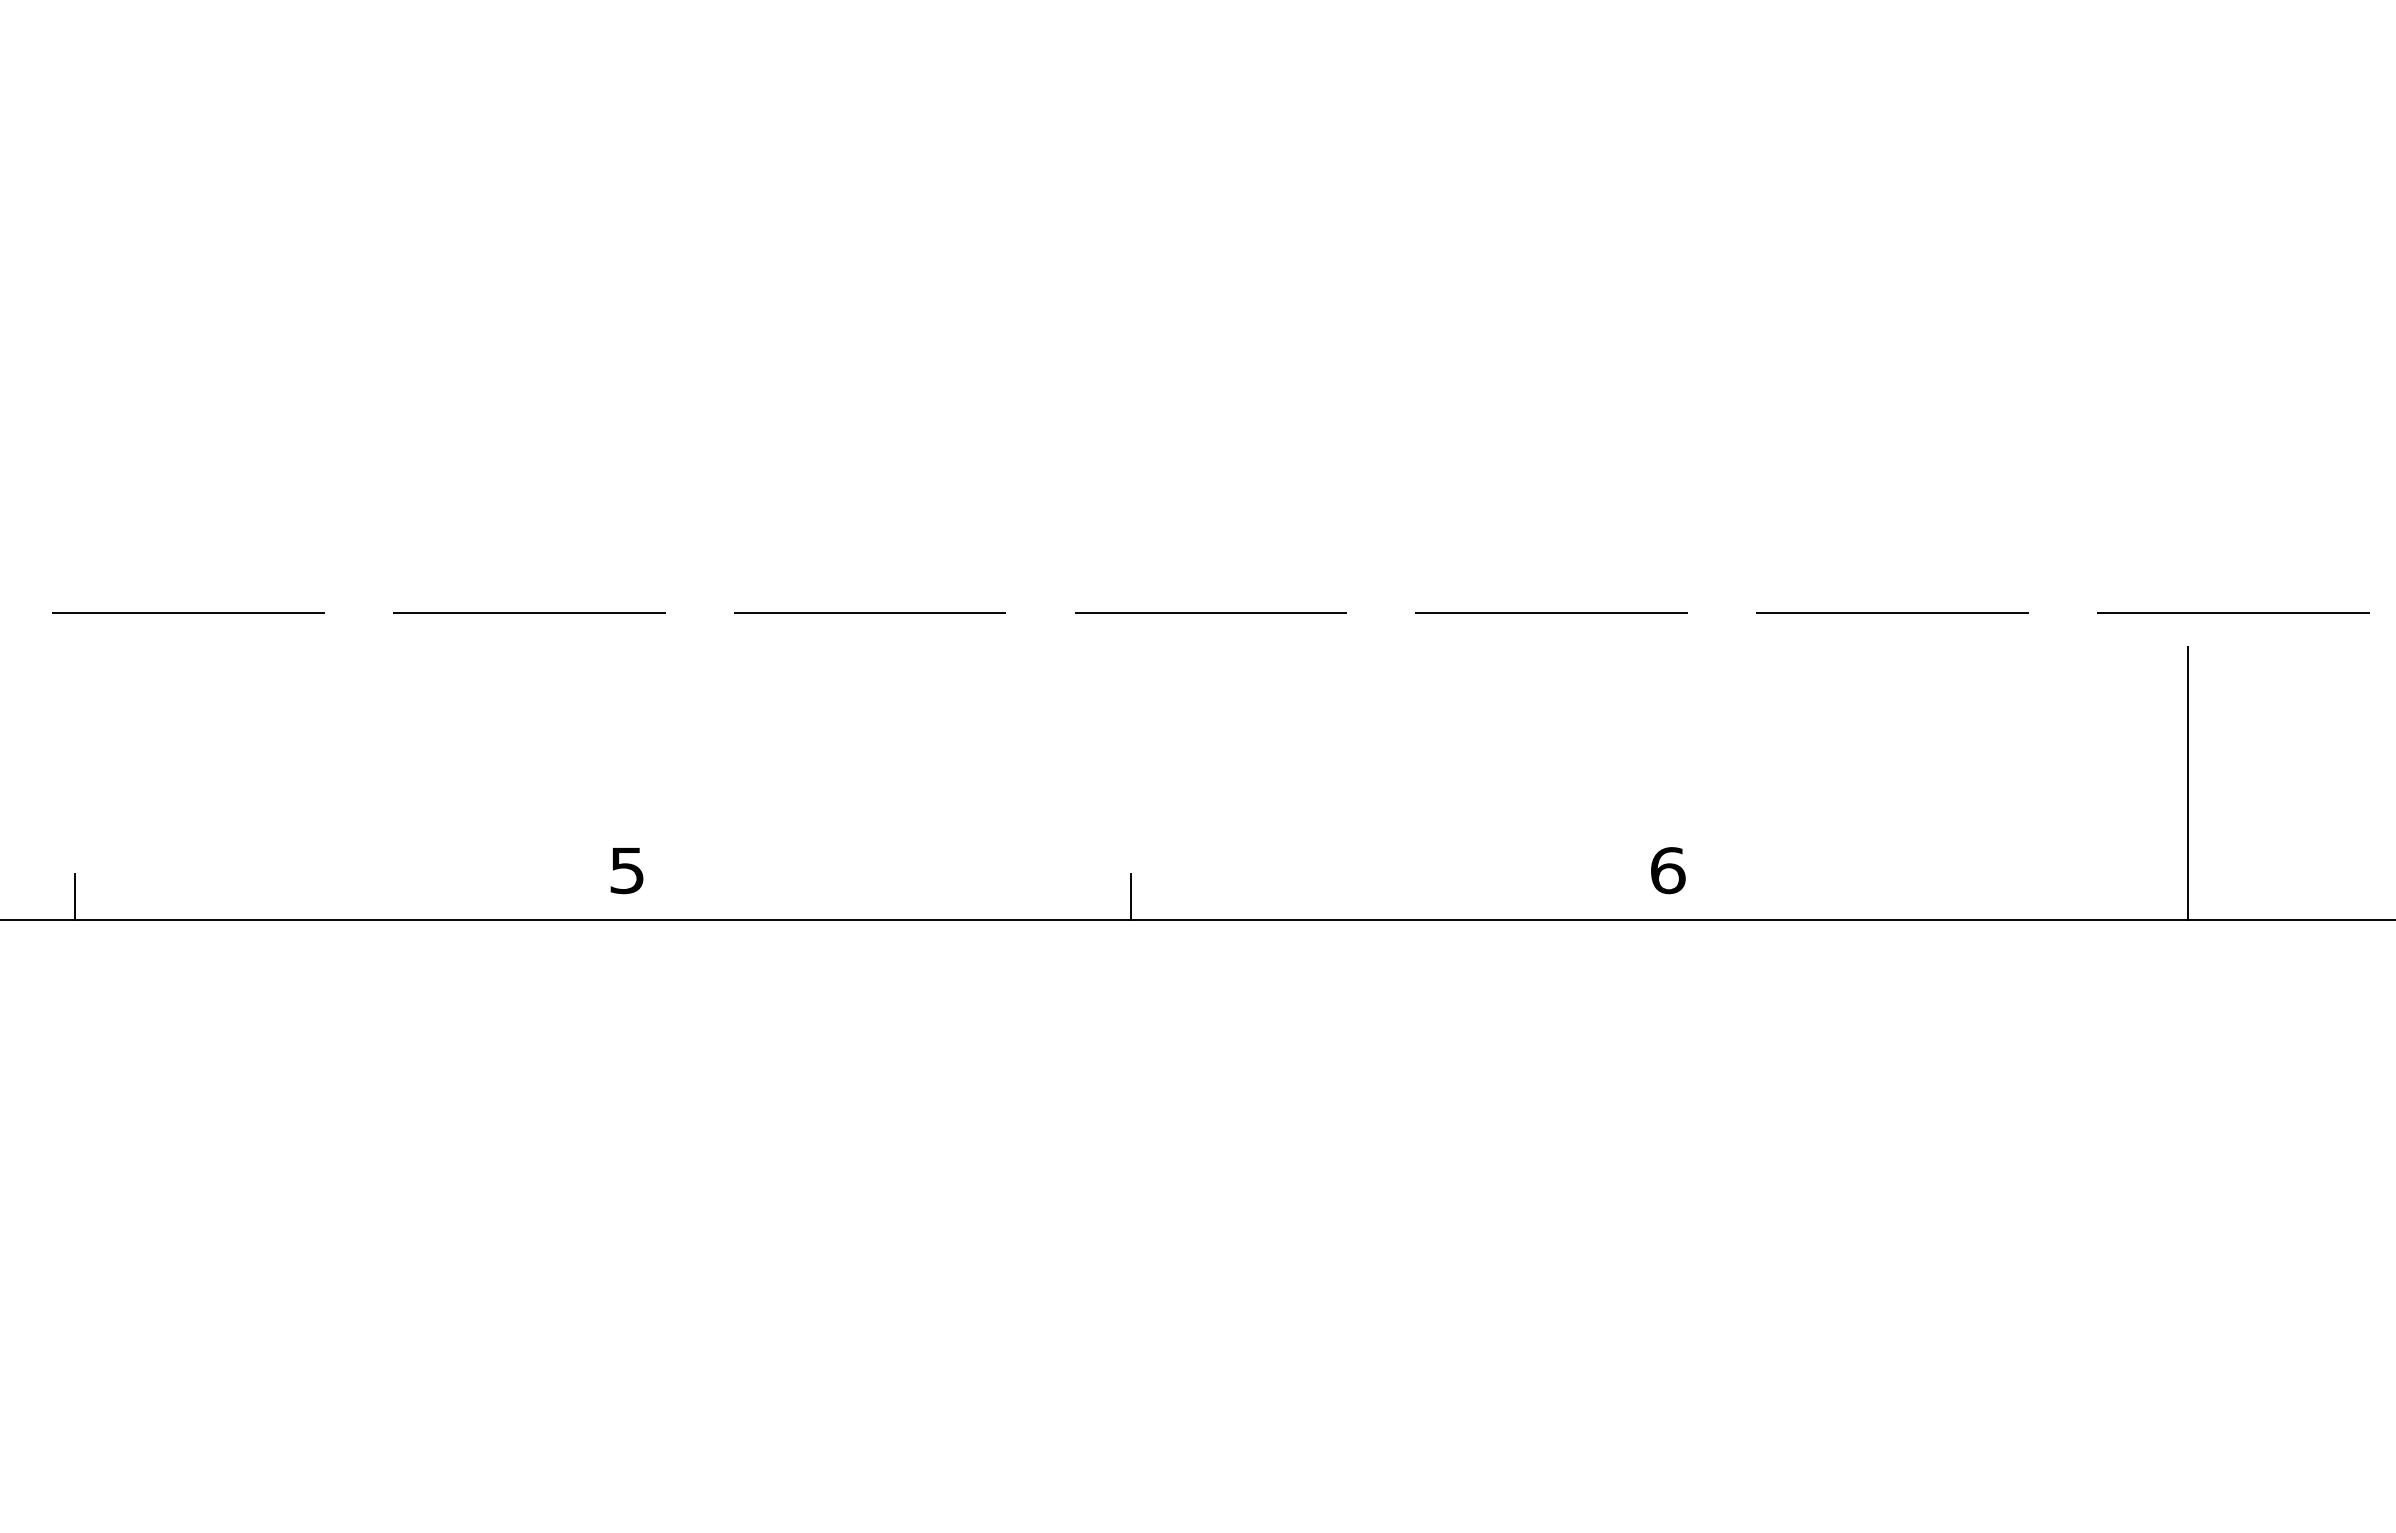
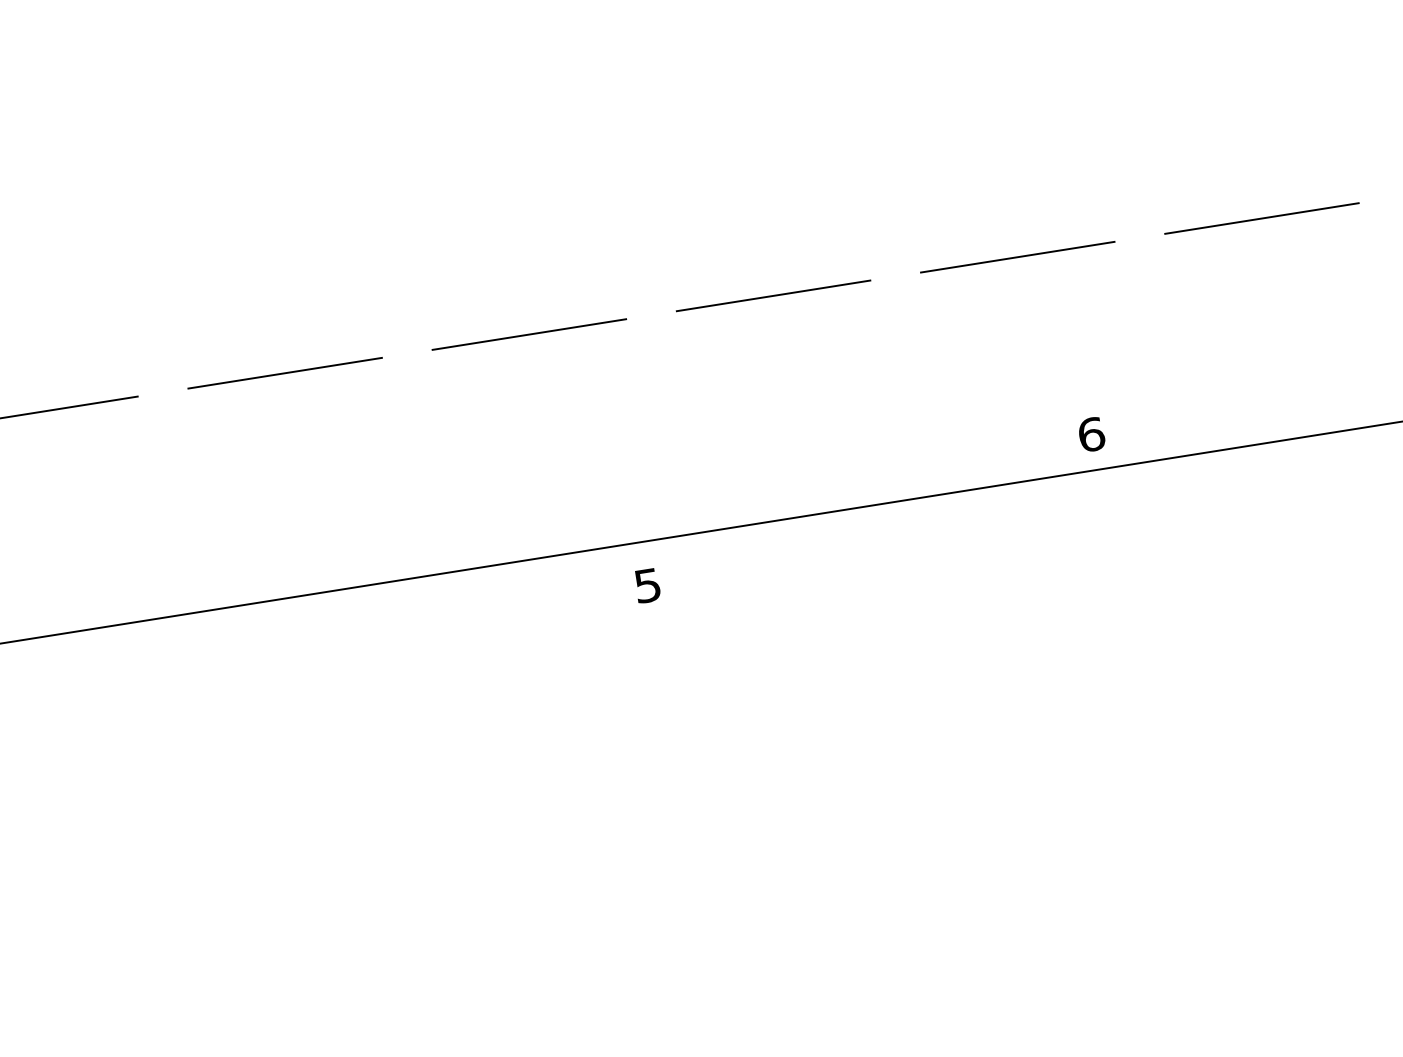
text: (1668, 870) -> (1091, 434), moved
text: (626, 871) -> (647, 586), moved
line: (1131, 896) -> (748, 507), removed

